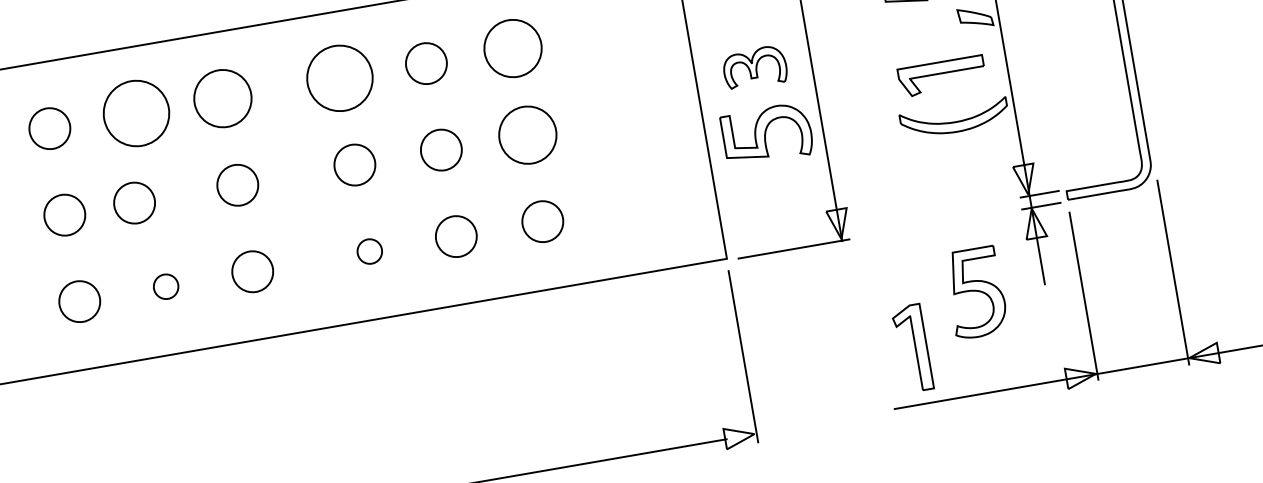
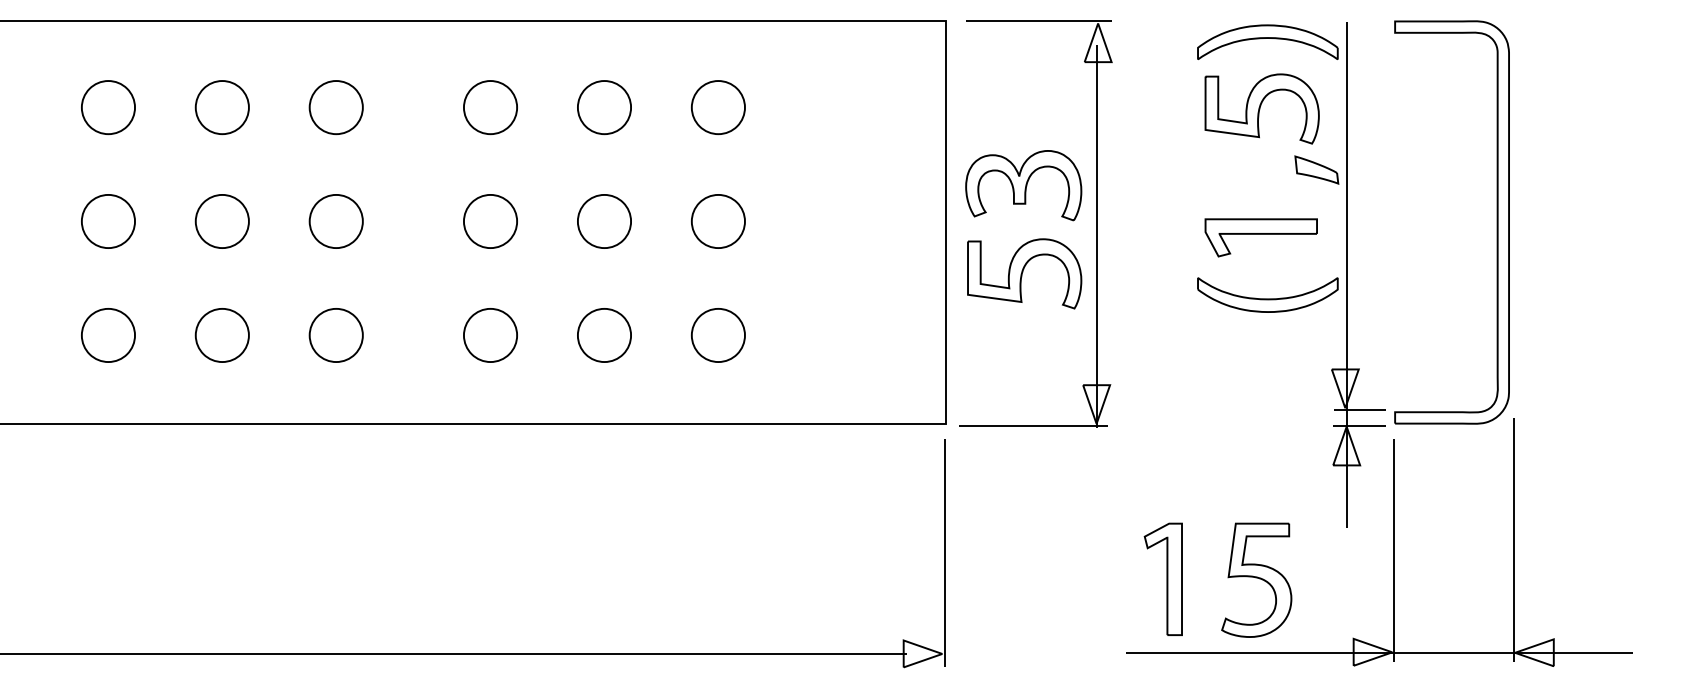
part: (512, 48) -> (717, 107), size x0.71
part: (754, 67) -> (1023, 185), size x1.43
part: (339, 78) -> (490, 107), size x0.62
part: (222, 98) -> (335, 107), size x0.71
part: (135, 113) -> (221, 107), size x0.62
part: (527, 135) -> (718, 221), size x0.71
part: (133, 203) -> (221, 221), moved
part: (369, 251) -> (490, 335), size x1.67
part: (165, 286) -> (221, 335), size x1.67
part: (975, 292) -> (1256, 579), moved

